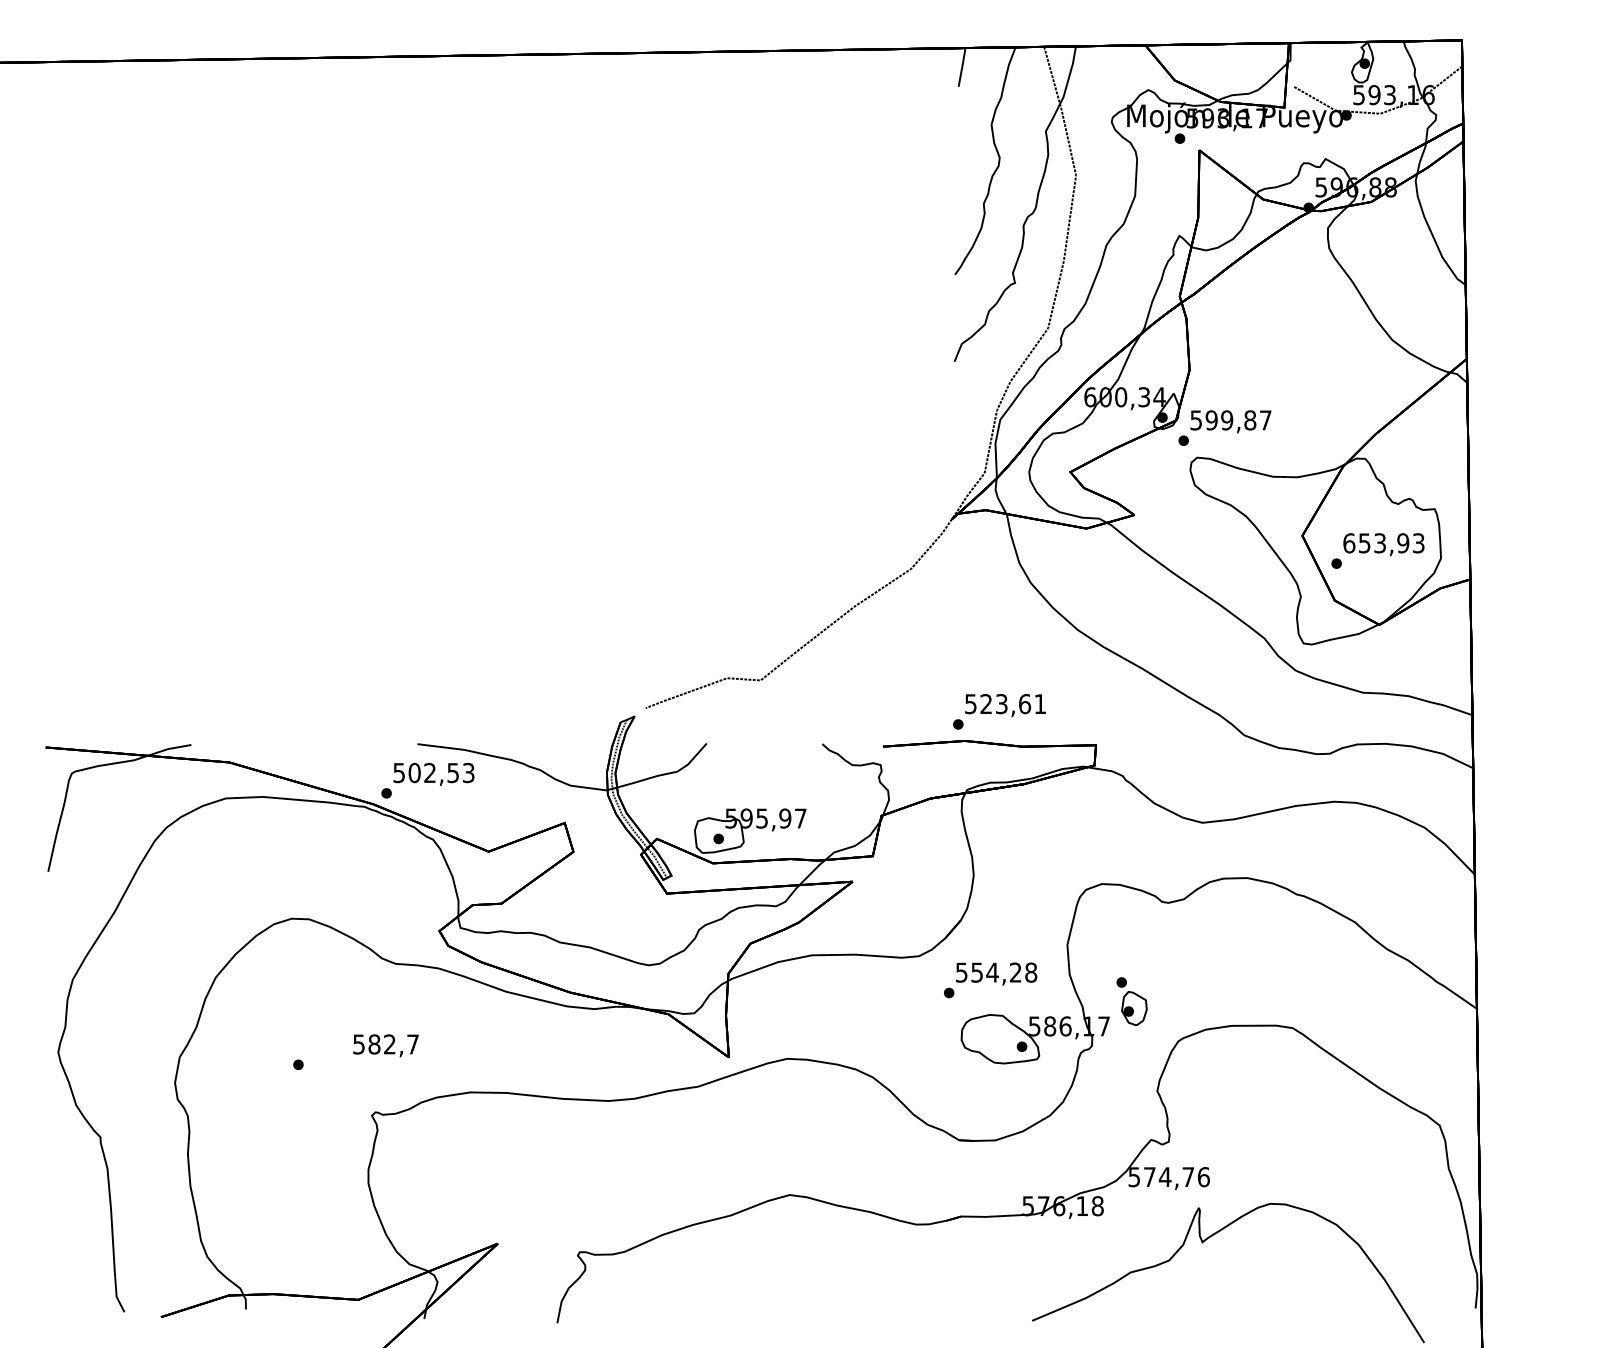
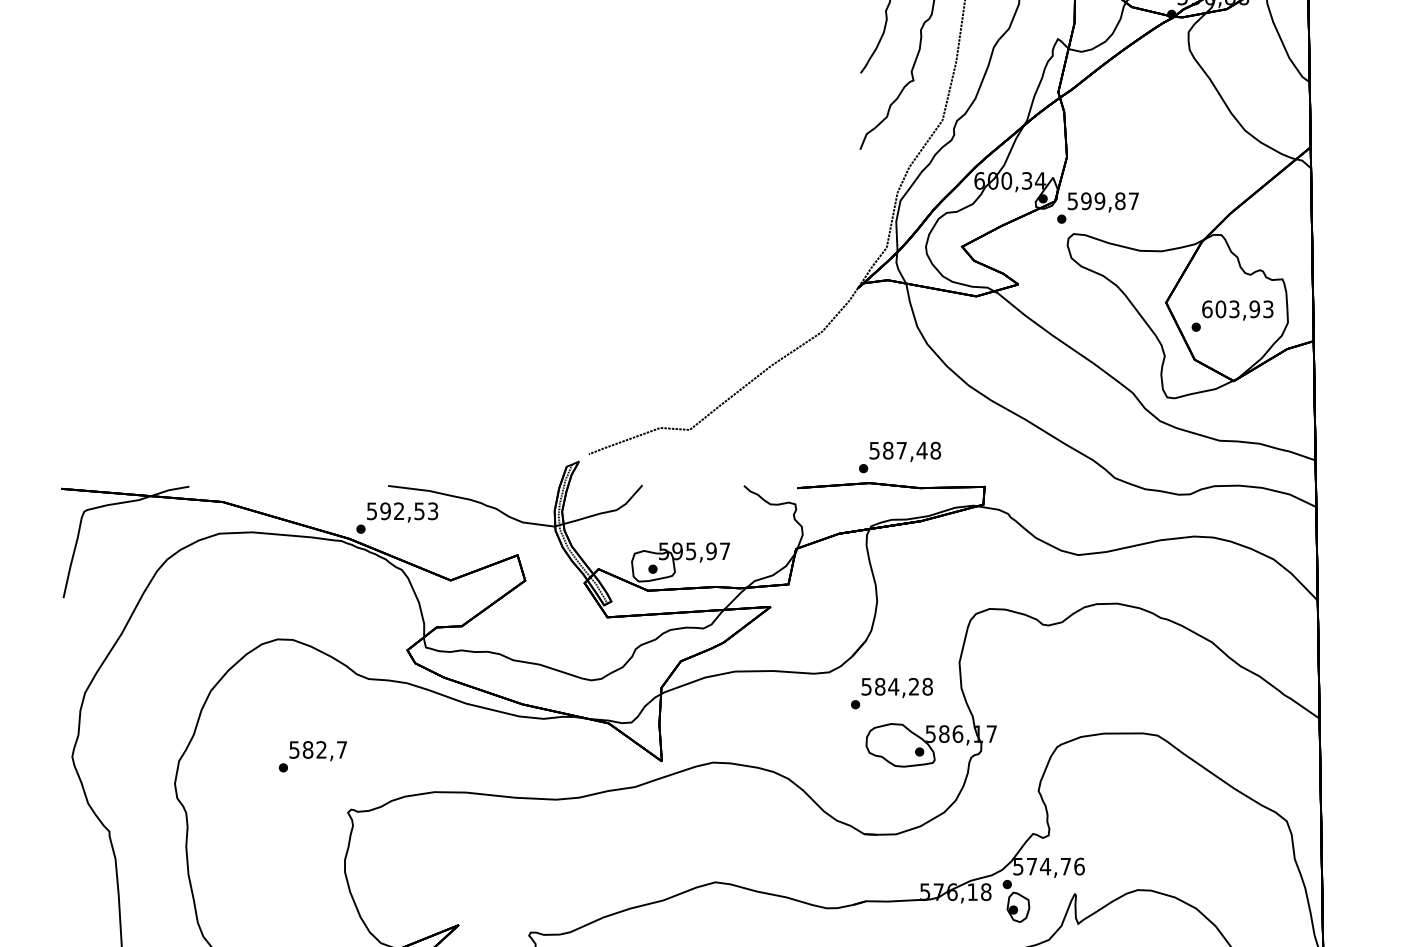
text: (1364, 543) -> (1220, 309), 653,93 -> 603,93
text: (1013, 704) -> (912, 451), 523,61 -> 587,48
text: (414, 773) -> (385, 511), 502,53 -> 592,53
text: (977, 972) -> (880, 686), 554,28 -> 584,28
part: (1131, 1001) -> (1015, 901), moved
text: (385, 1045) -> (317, 750), moved

